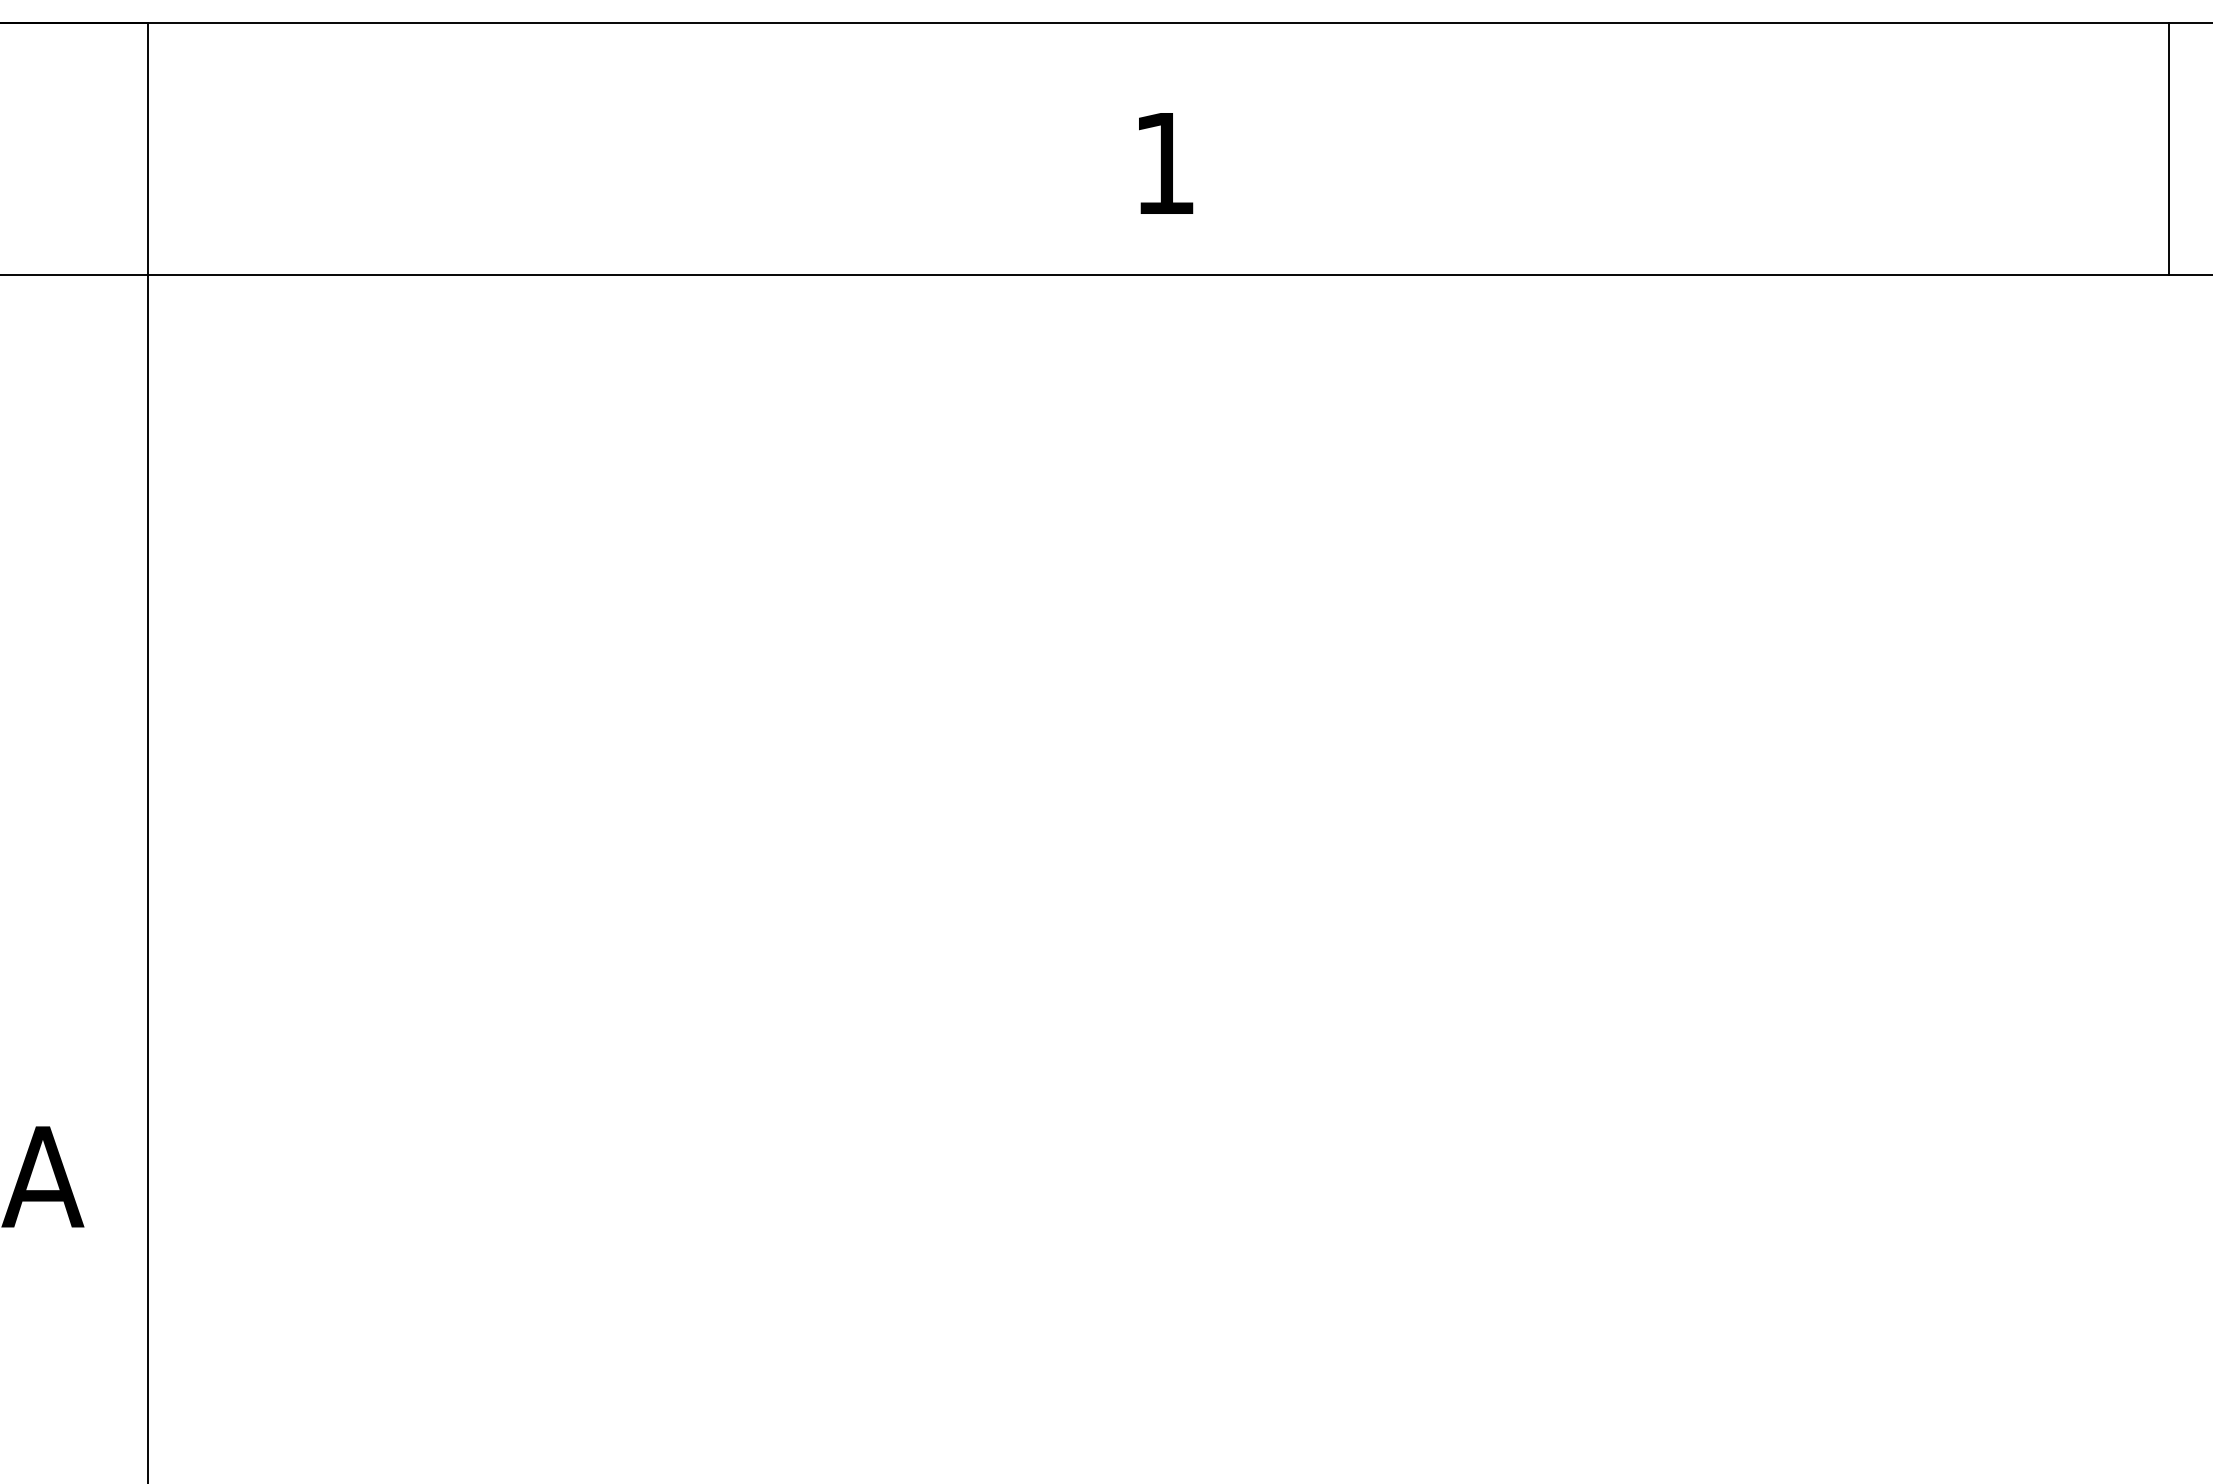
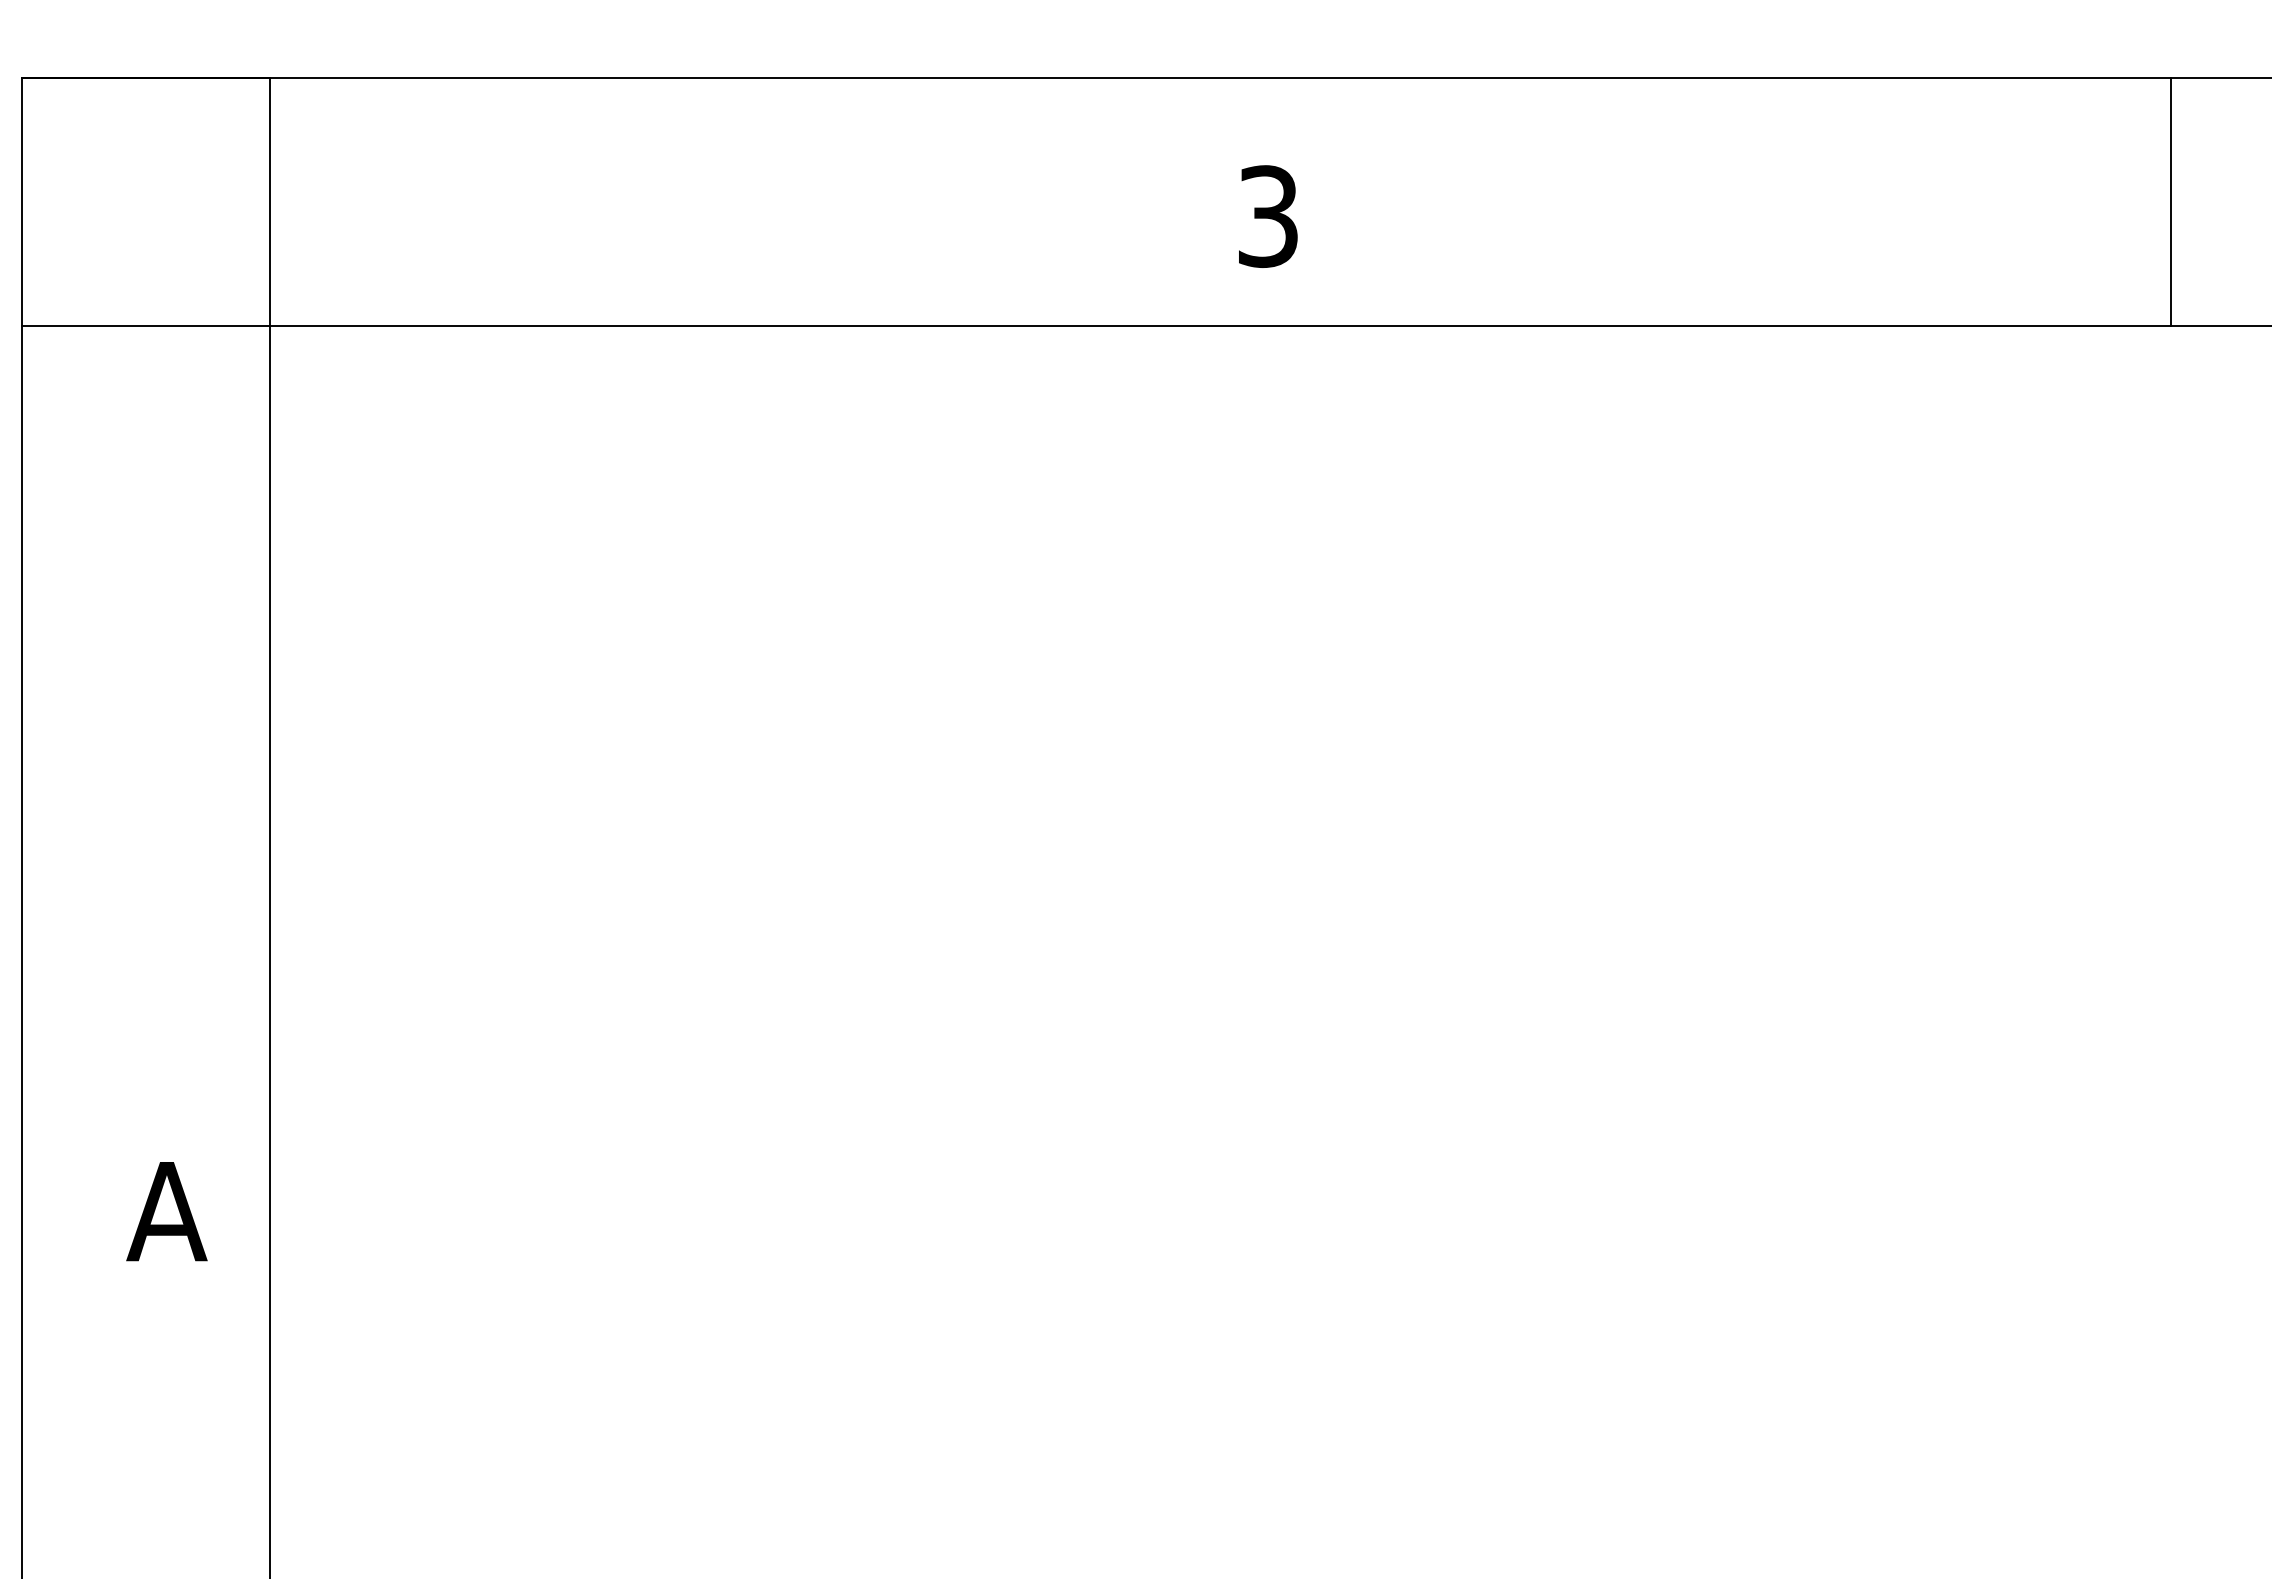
line: (2169, 149) -> (2171, 202), moved
text: (1164, 163) -> (1268, 216), 1 -> 3

